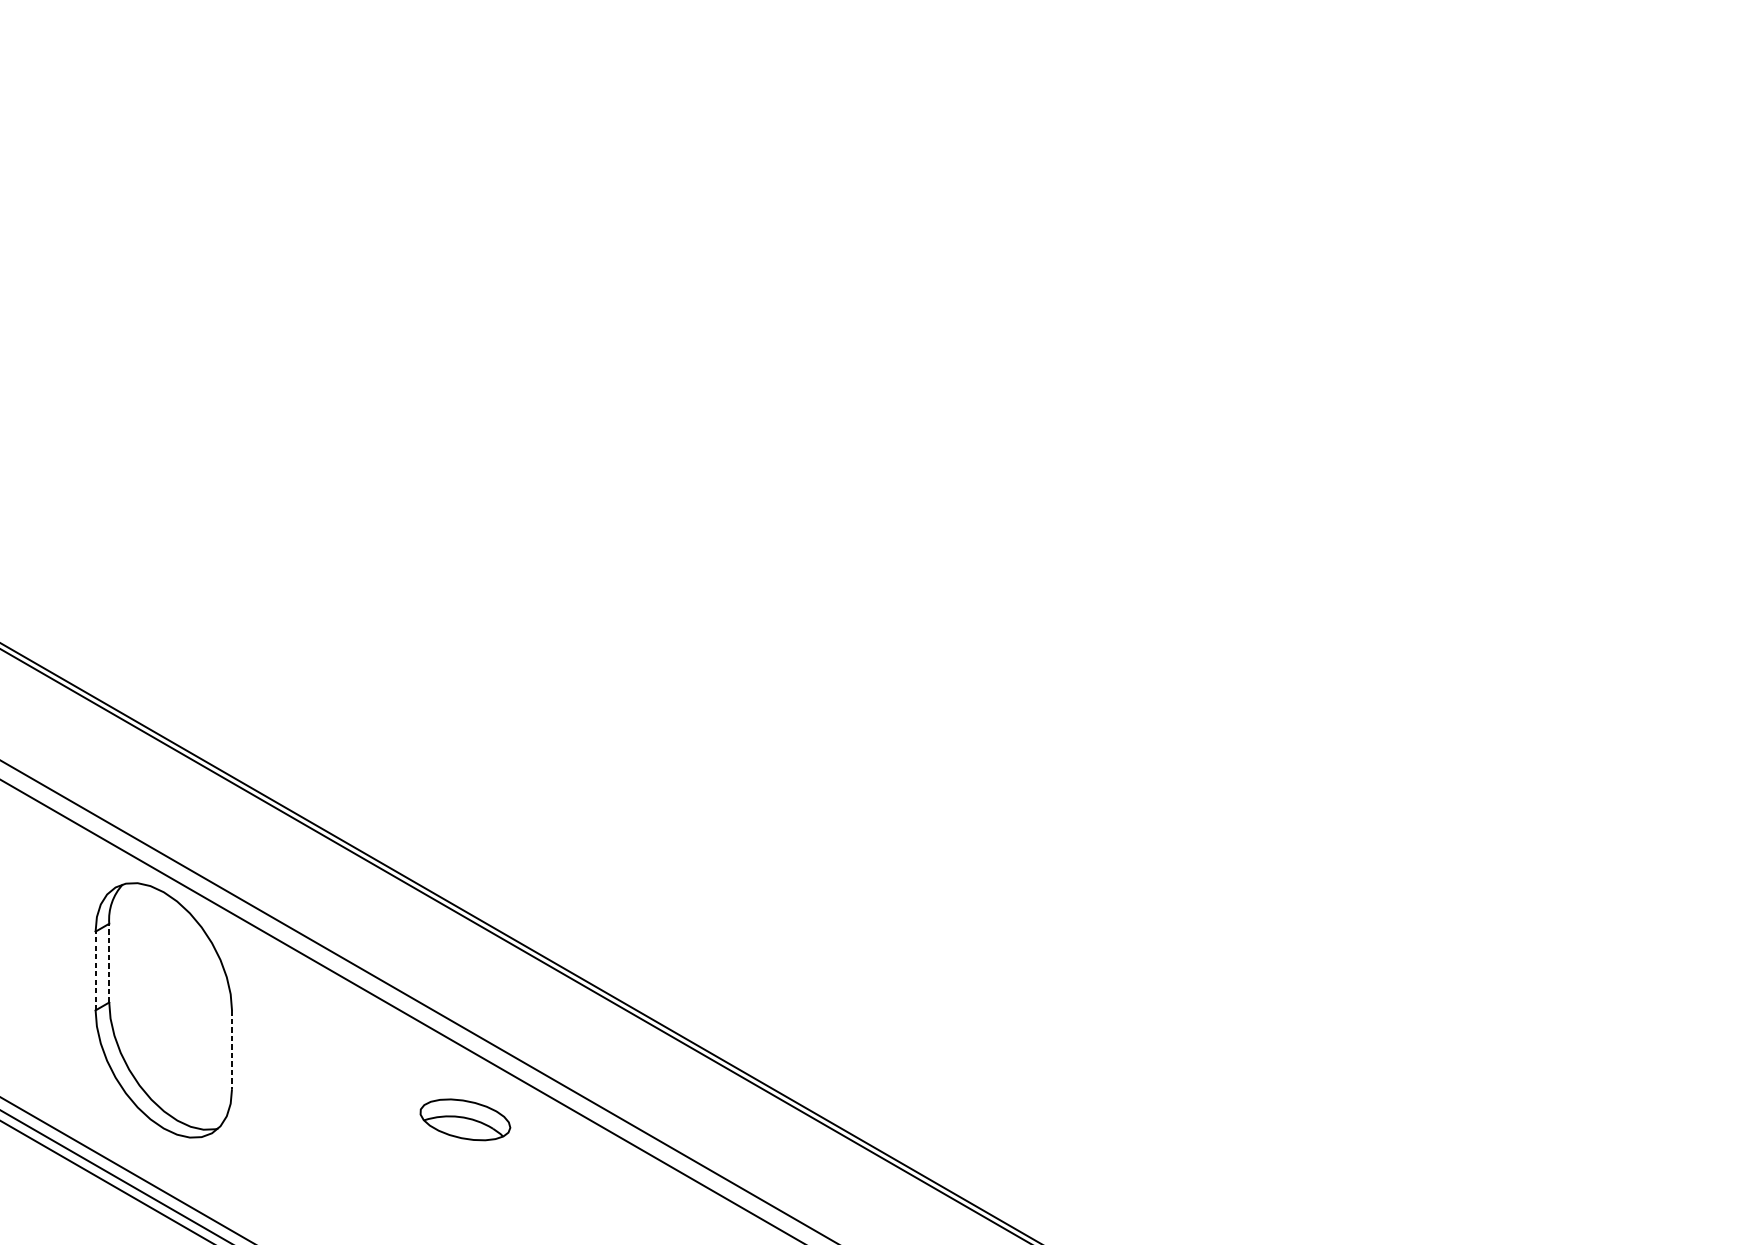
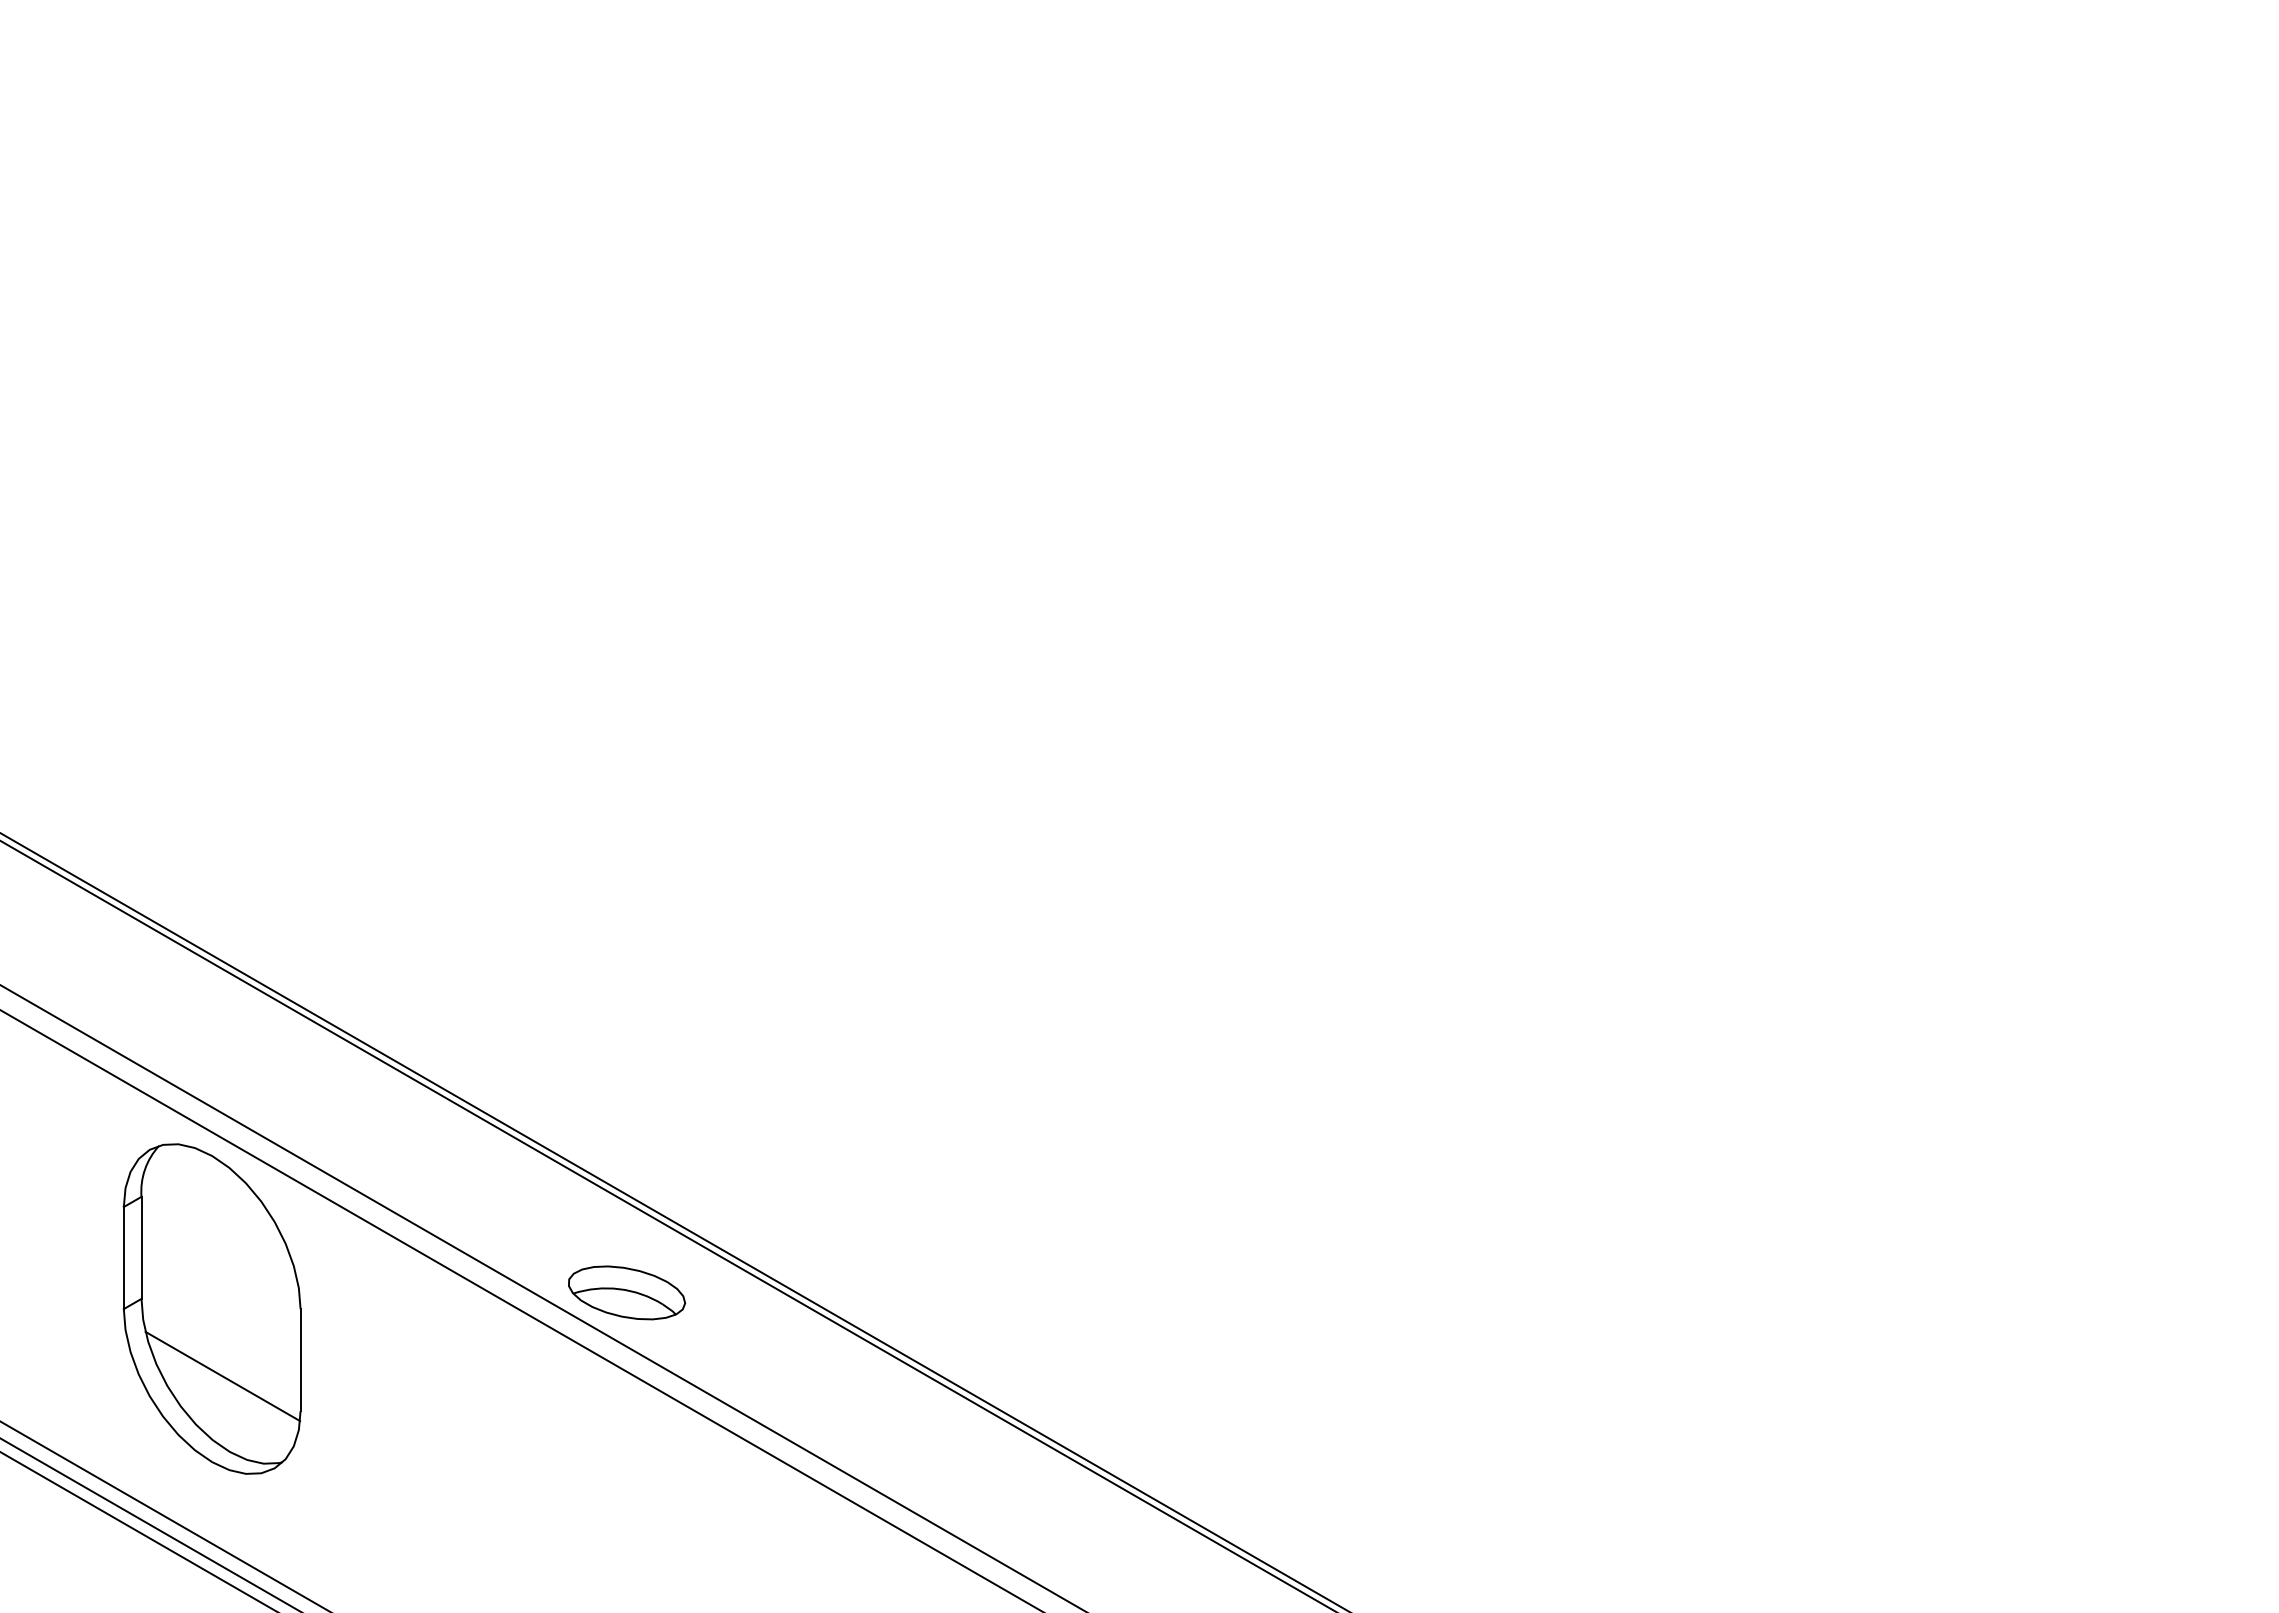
line: (109, 962) -> (141, 1247), dashed -> solid
line: (95, 970) -> (123, 1257), dashed -> solid
line: (231, 1050) -> (300, 1360), dashed -> solid
line: (171, 1062) -> (222, 1376), added
part: (465, 1119) -> (627, 1292), moved

